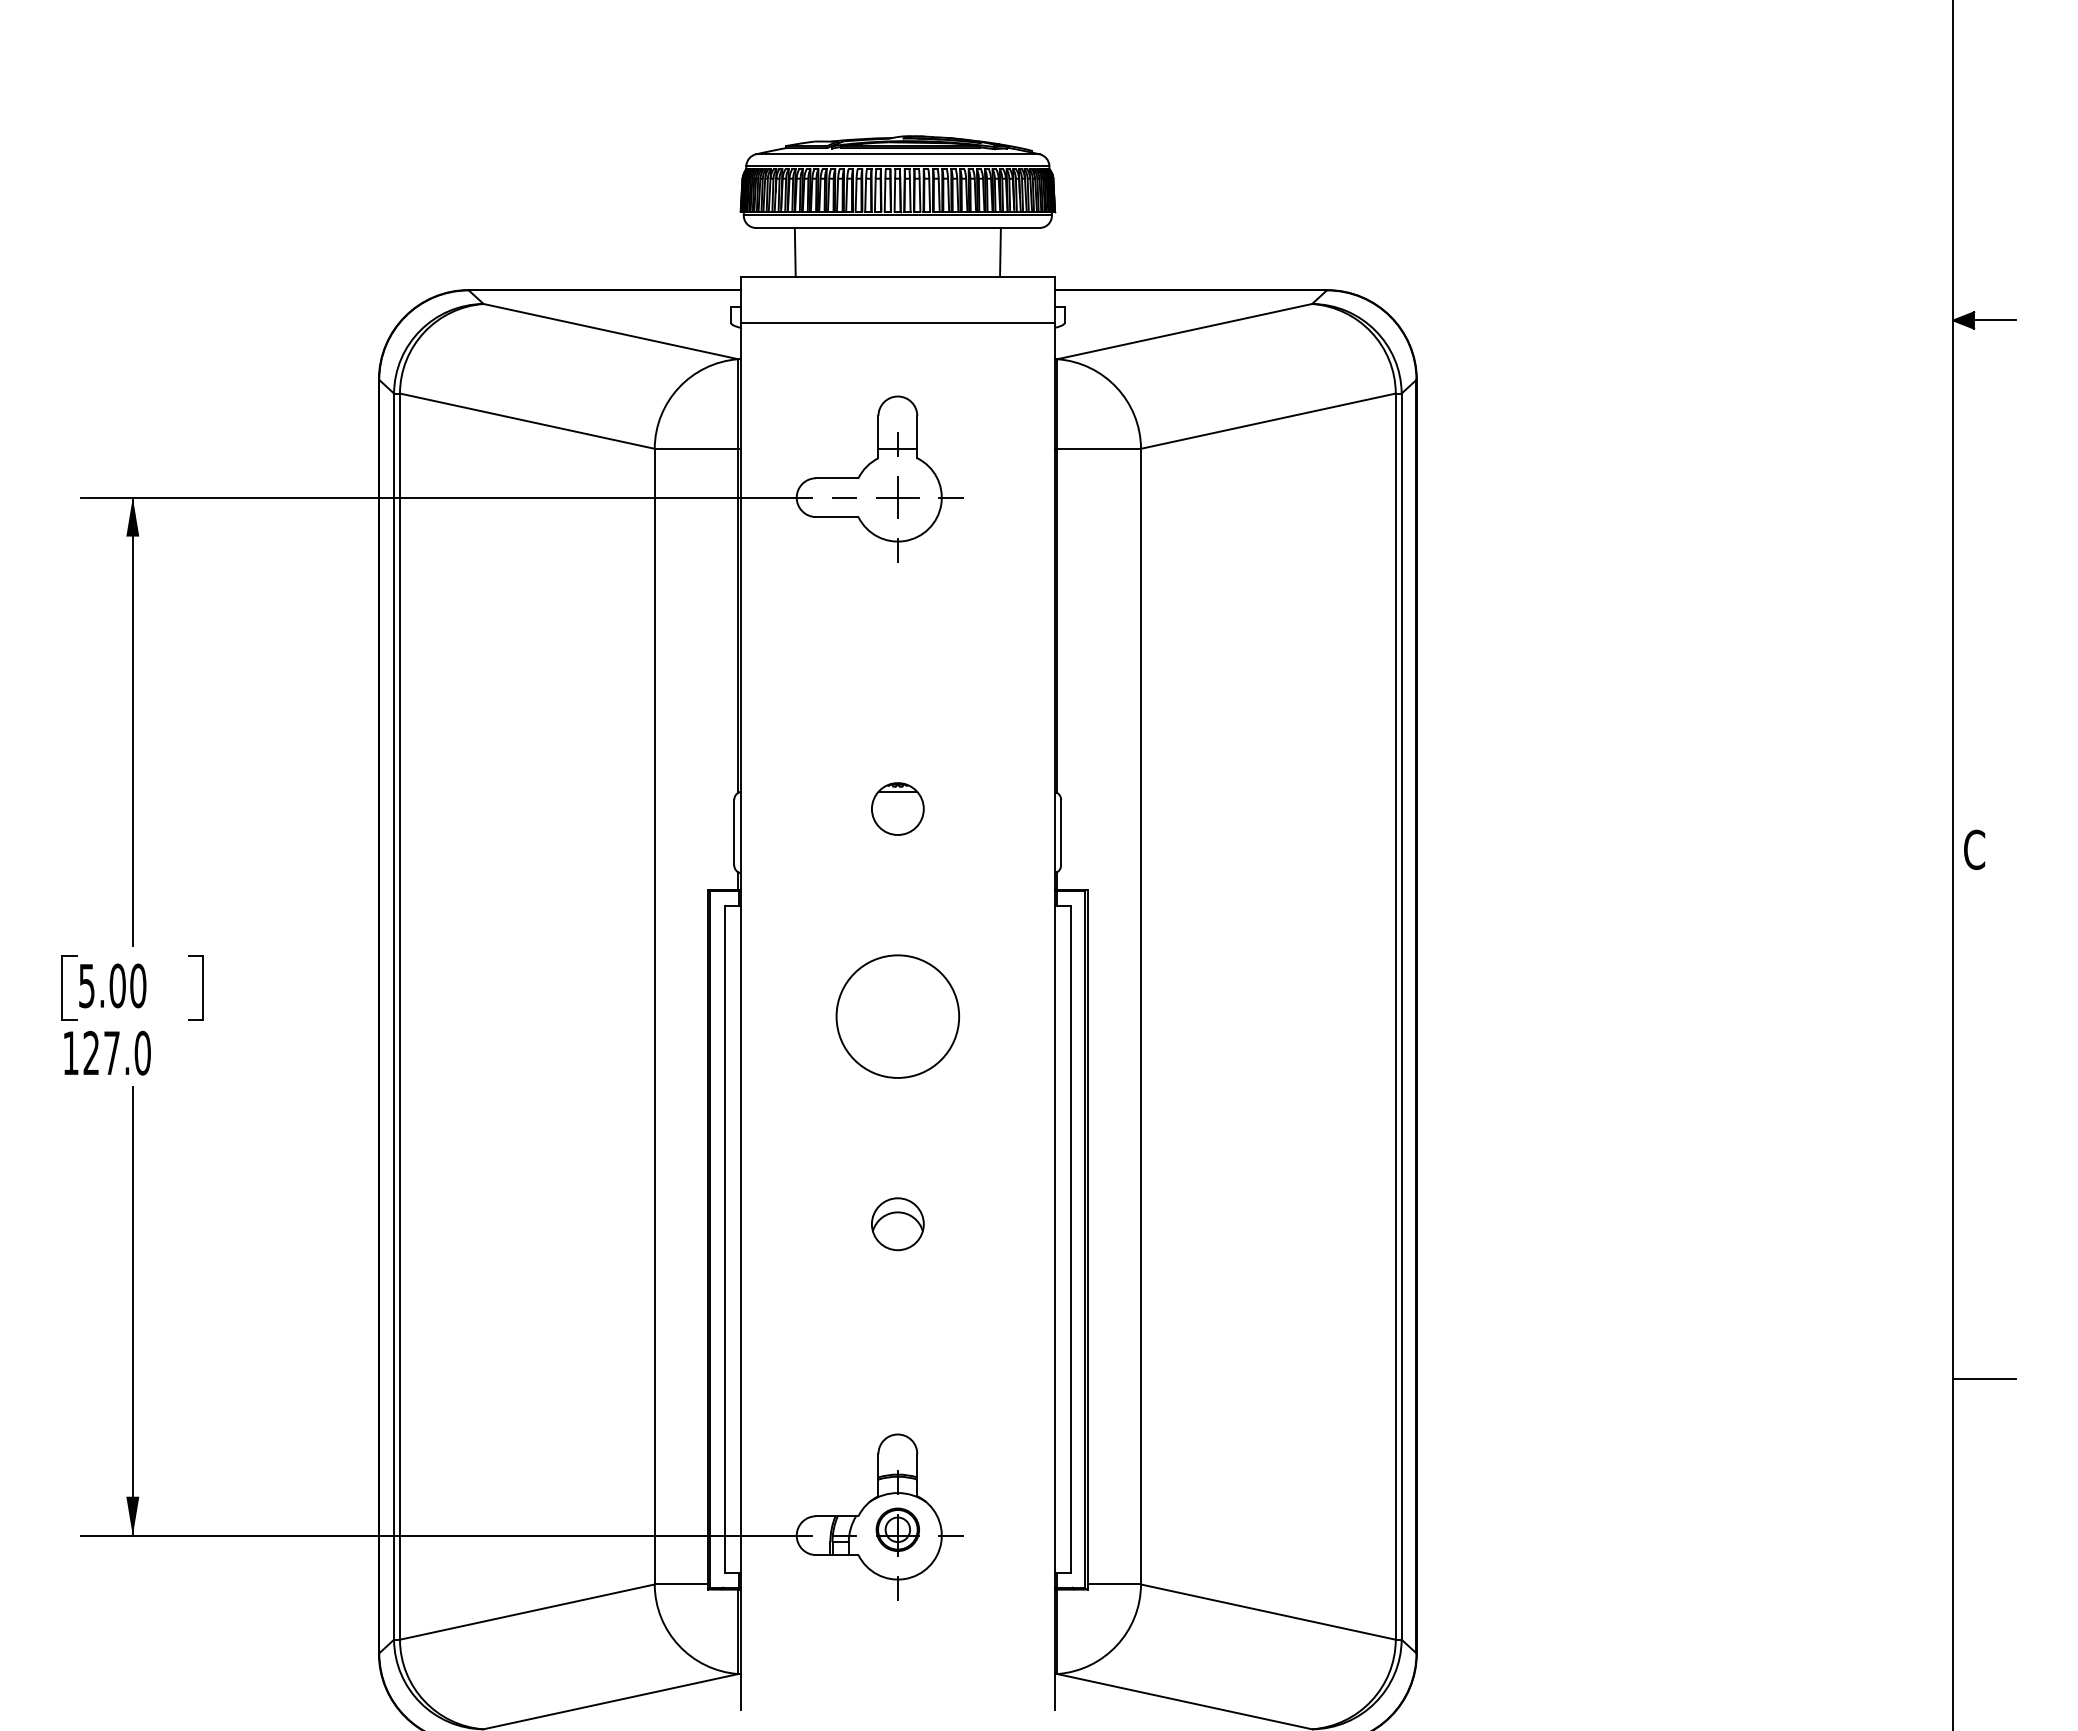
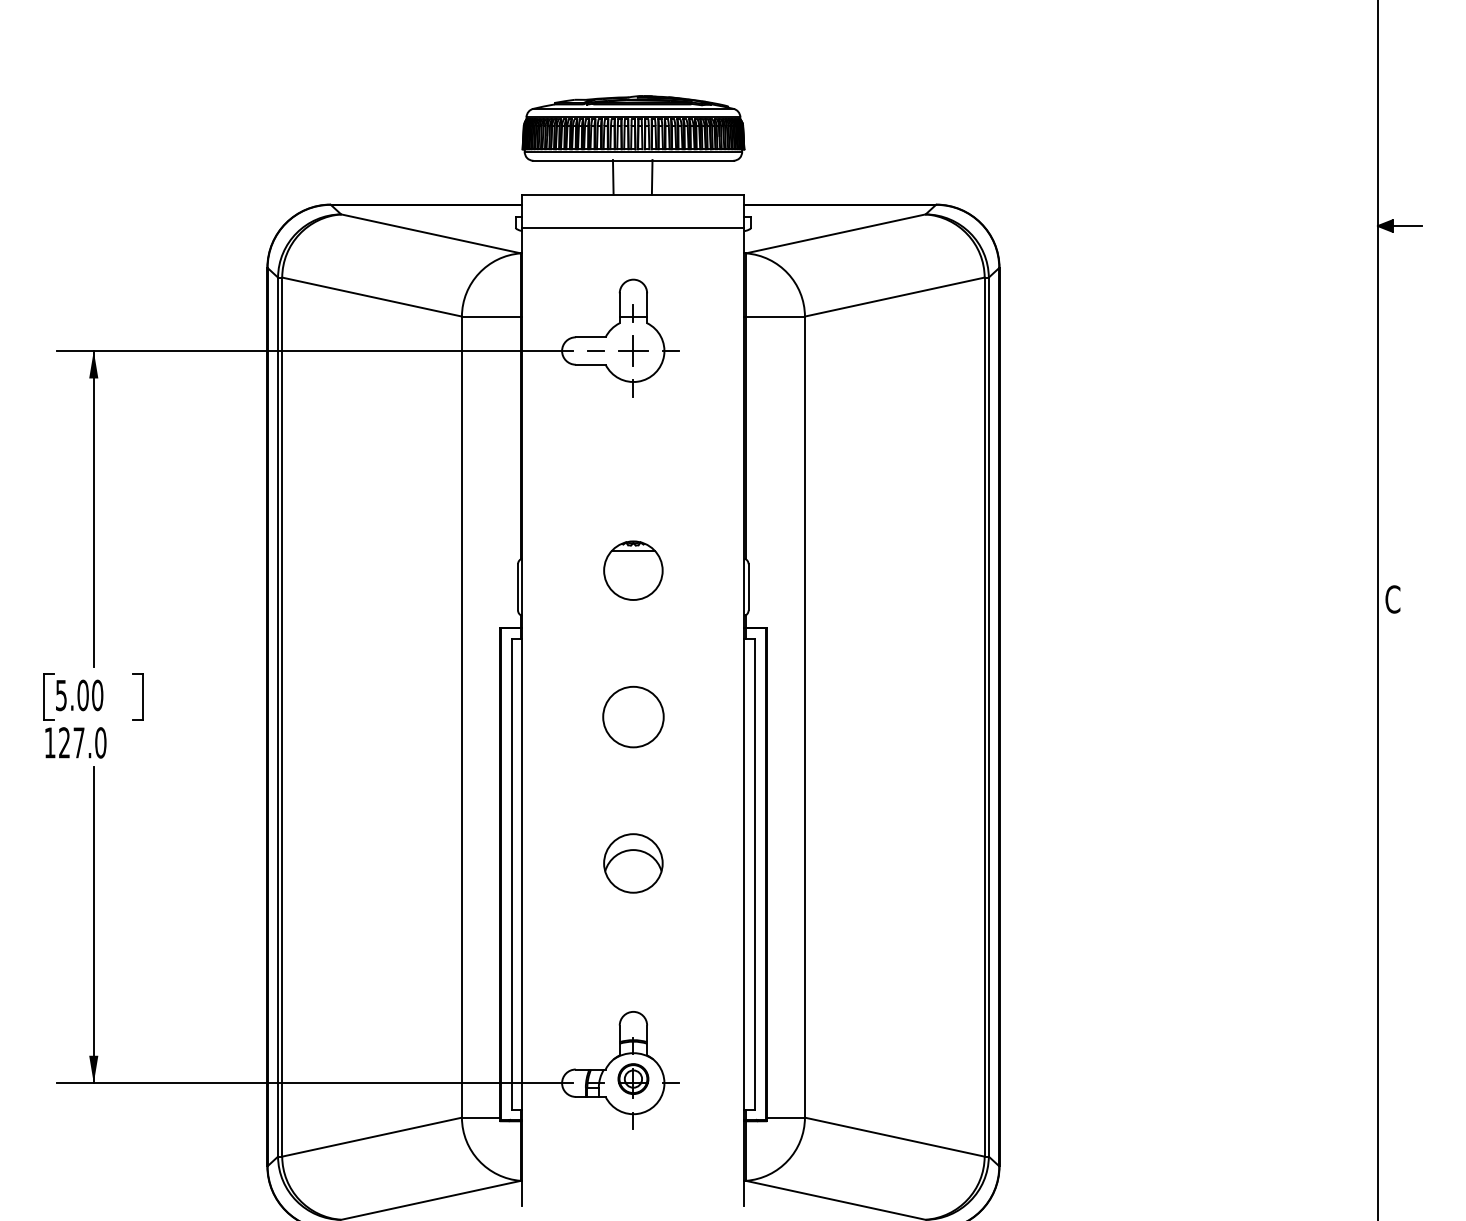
line: (794, 252) -> (612, 177), moved
line: (1000, 252) -> (652, 177), moved
part: (897, 808) -> (633, 570), size x1.6
circle: (897, 1016) -> (633, 717), size x0.7
part: (897, 1224) -> (633, 863), size x1.6
line: (1984, 1379) -> (1399, 973), removed

